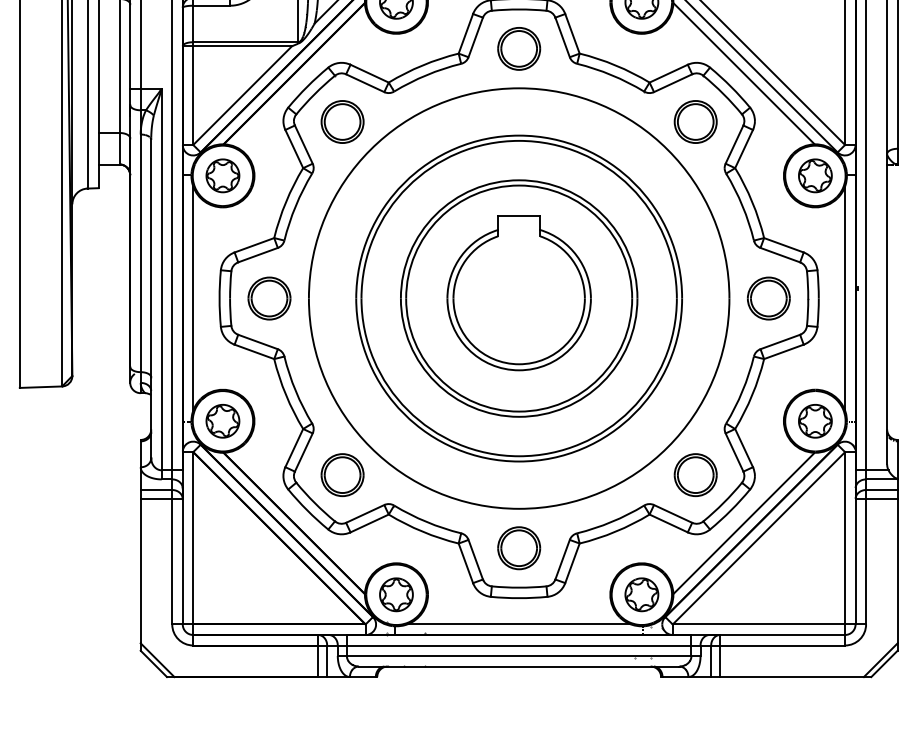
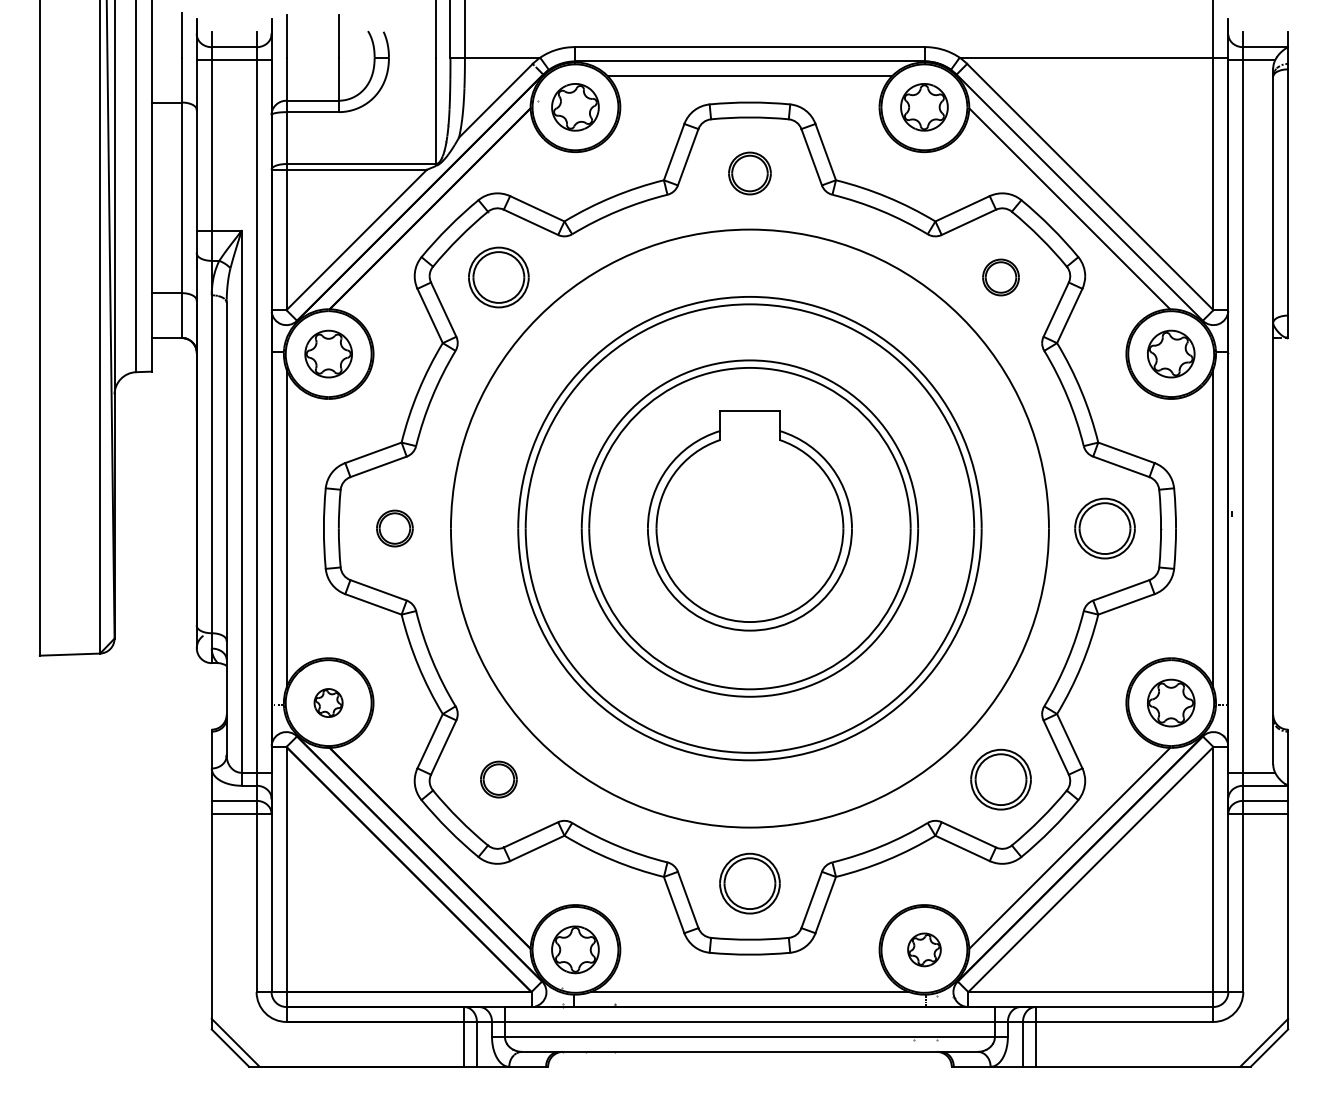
part: (518, 48) -> (749, 173), size x0.7
part: (695, 121) -> (1000, 277), size x0.6
part: (269, 298) -> (394, 528), size x0.6
part: (222, 420) -> (328, 702), size x0.6
part: (342, 475) -> (498, 779), size x0.6
part: (641, 594) -> (924, 949), size x0.7

